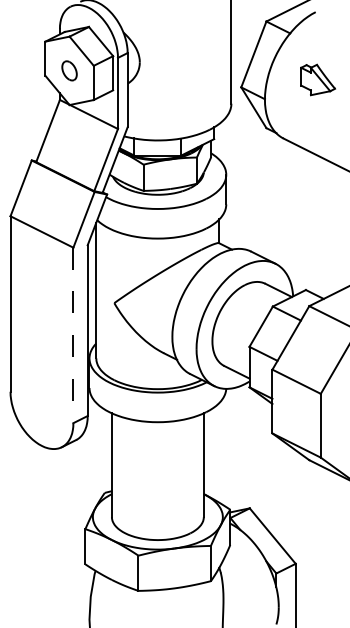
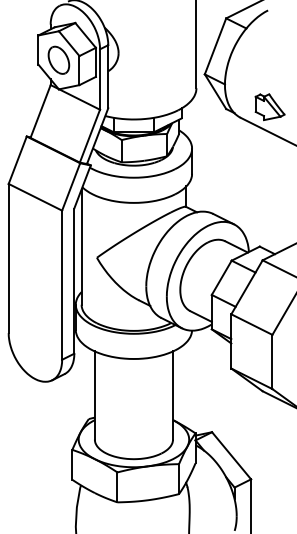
part: (69, 70) -> (58, 60), size x1.67
part: (317, 79) -> (269, 106), moved
line: (73, 335) -> (62, 285), dashed -> solid

